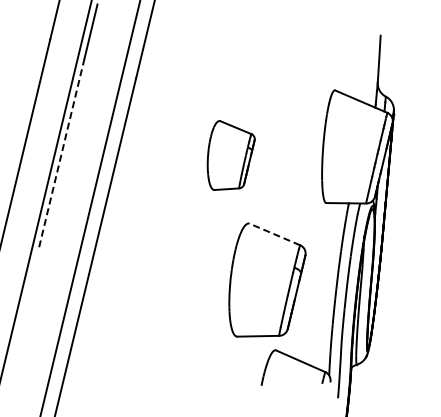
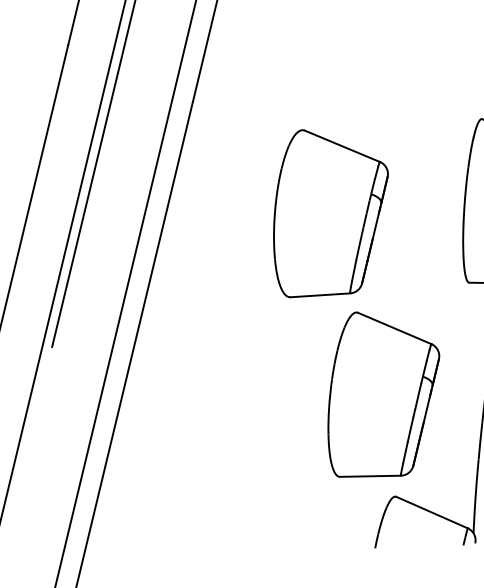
line: (61, 152) -> (84, 209), dashed -> solid
part: (231, 155) -> (331, 213), size x1.67
line: (274, 234) -> (394, 328), dashed -> solid

